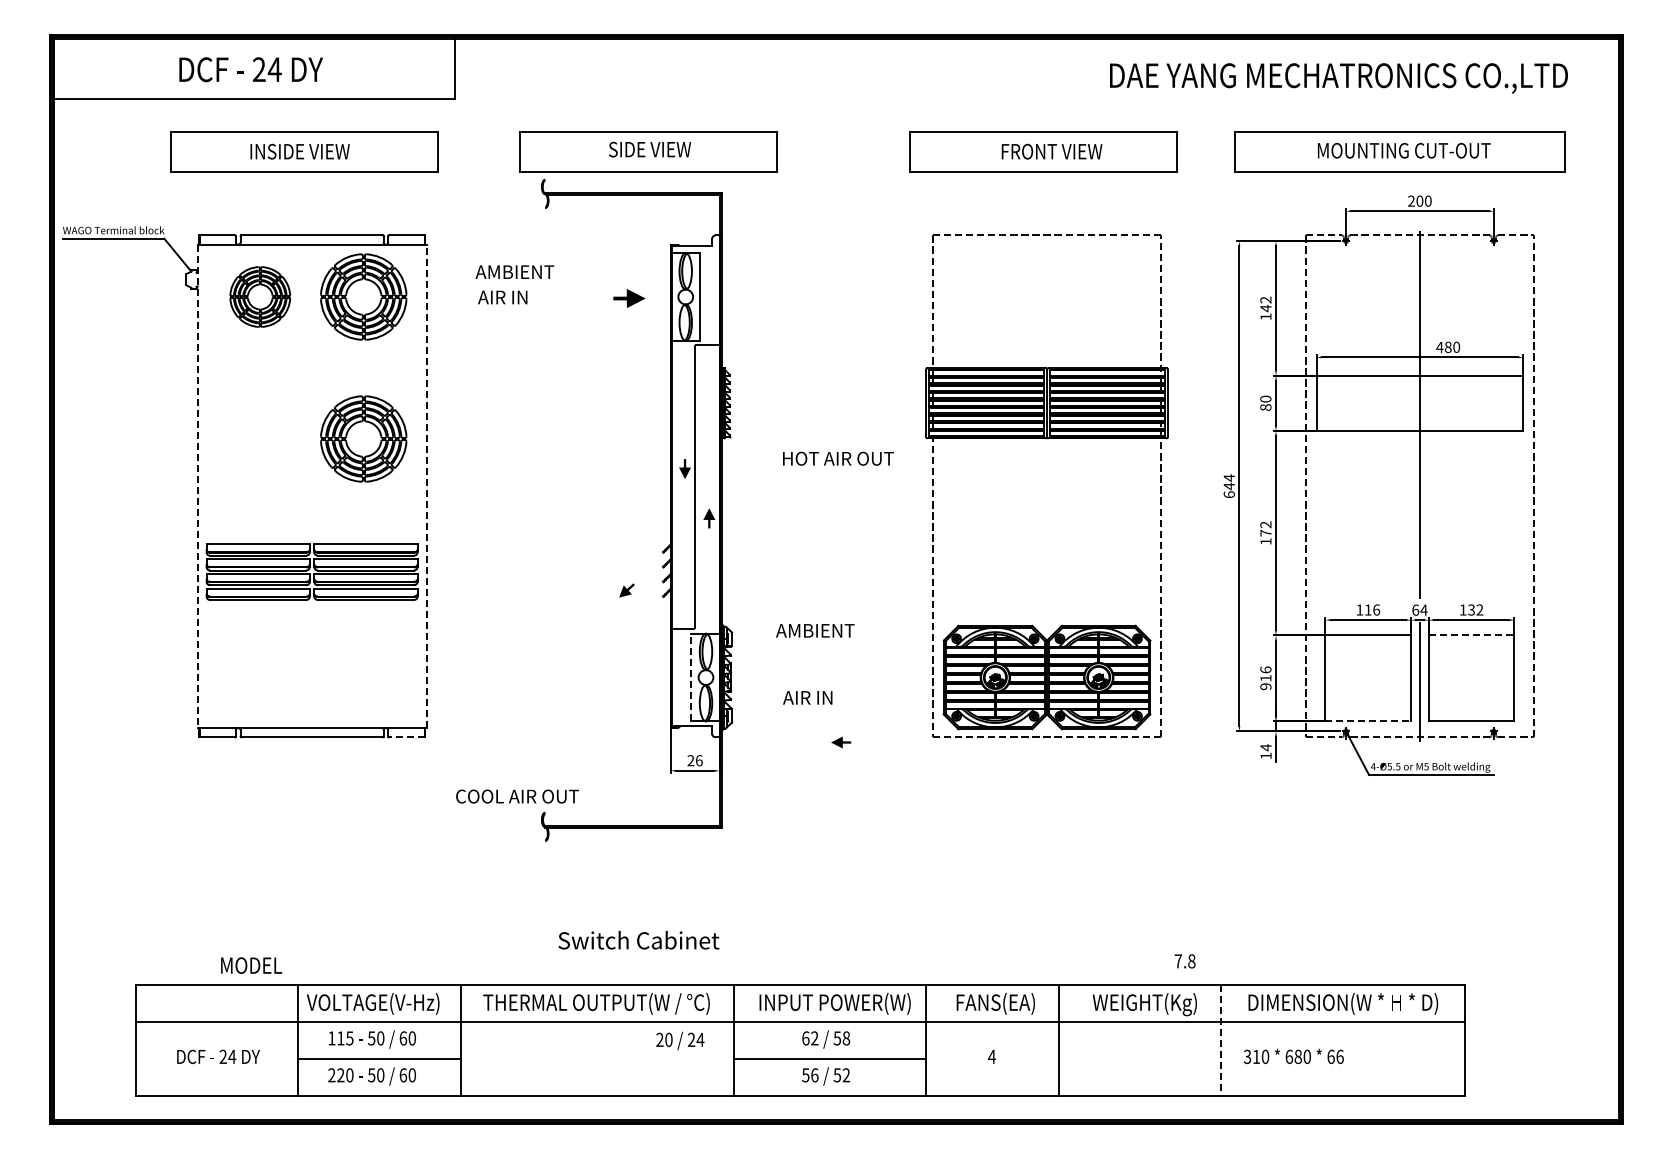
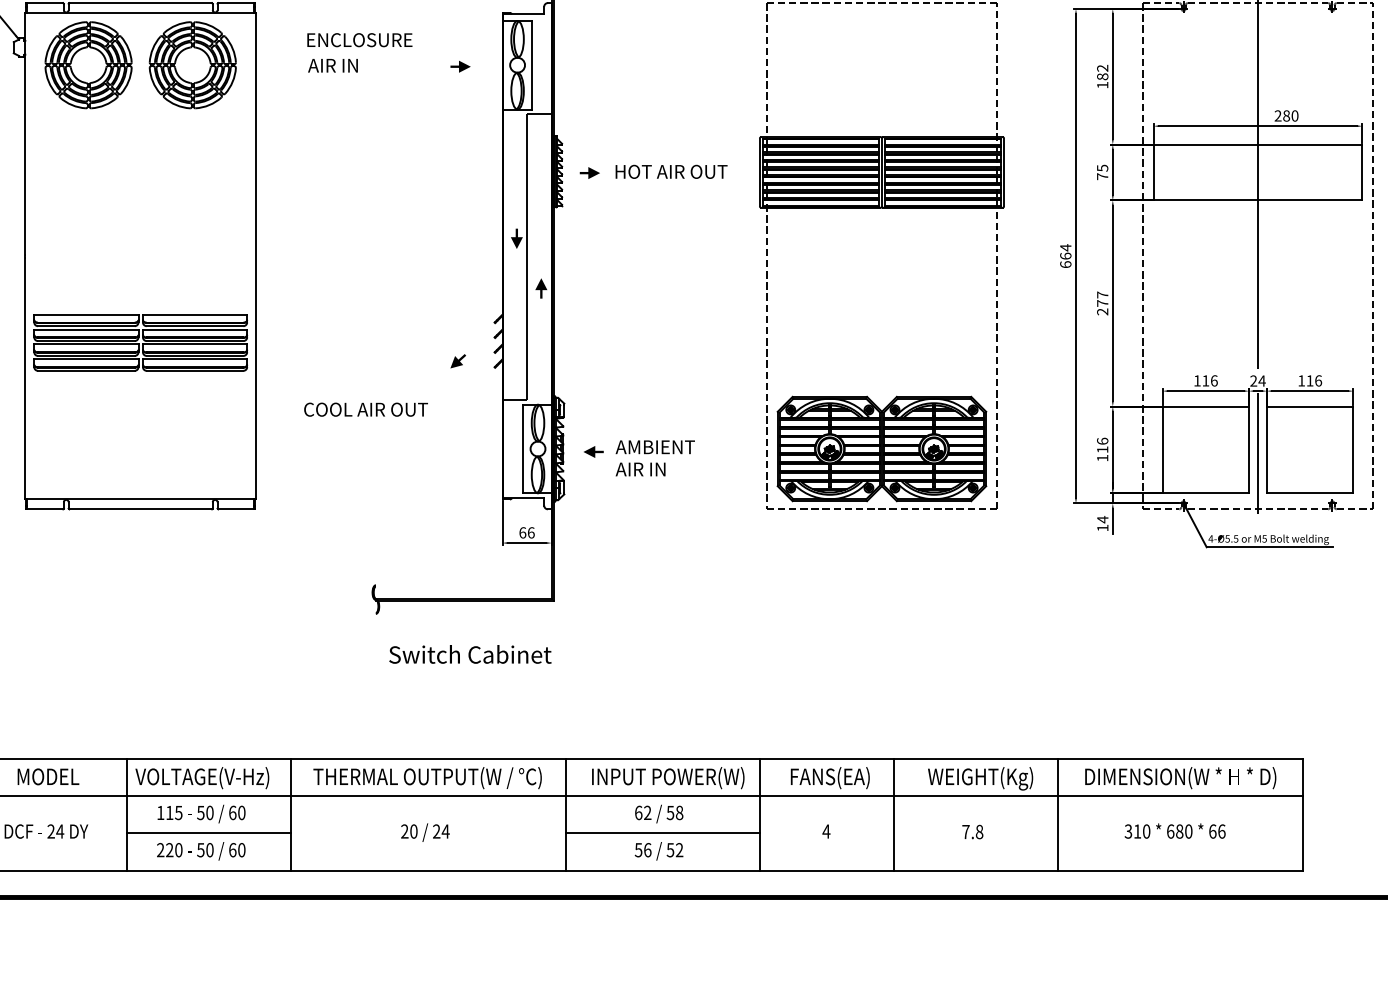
text: (528, 272) -> (358, 40), AMBIENT -> ENCLOSURE
part: (259, 296) -> (87, 64), size x1.43
part: (628, 298) -> (459, 66), size x0.62
text: (1265, 308) -> (1102, 76), 142 -> 182
text: (1439, 346) -> (1277, 115), 480 -> 280
text: (1265, 402) -> (1102, 171), 80 -> 75
fill: (757, 403) -> (589, 172), added
part: (363, 438) -> (192, 207), removed
text: (838, 458) -> (671, 171), moved
line: (426, 485) -> (256, 255), dashed -> solid
line: (197, 486) -> (25, 256), dashed -> solid
text: (1228, 486) -> (1064, 256), 644 -> 664
text: (1265, 532) -> (1102, 302), 172 -> 277
text: (1415, 609) -> (1253, 380), 64 -> 24
text: (1475, 609) -> (1314, 380), 132 -> 116
text: (815, 630) -> (655, 446), moved
line: (1471, 635) -> (1310, 406), dashed -> solid
line: (691, 677) -> (523, 448), dashed -> solid
text: (1265, 686) -> (1102, 458), 916 -> 116
line: (1368, 721) -> (1206, 493), dashed -> solid
line: (406, 737) -> (235, 509), dashed -> solid
part: (841, 742) -> (593, 451), moved
text: (690, 760) -> (522, 532), 26 -> 66
text: (517, 796) -> (366, 409), moved
text: (638, 940) -> (469, 654), moved
text: (1184, 961) -> (972, 832), moved
text: (251, 965) -> (48, 776), moved
text: (680, 1040) -> (425, 832), moved
line: (1221, 1040) -> (1057, 815), dashed -> solid
text: (1293, 1055) -> (1174, 830), moved

